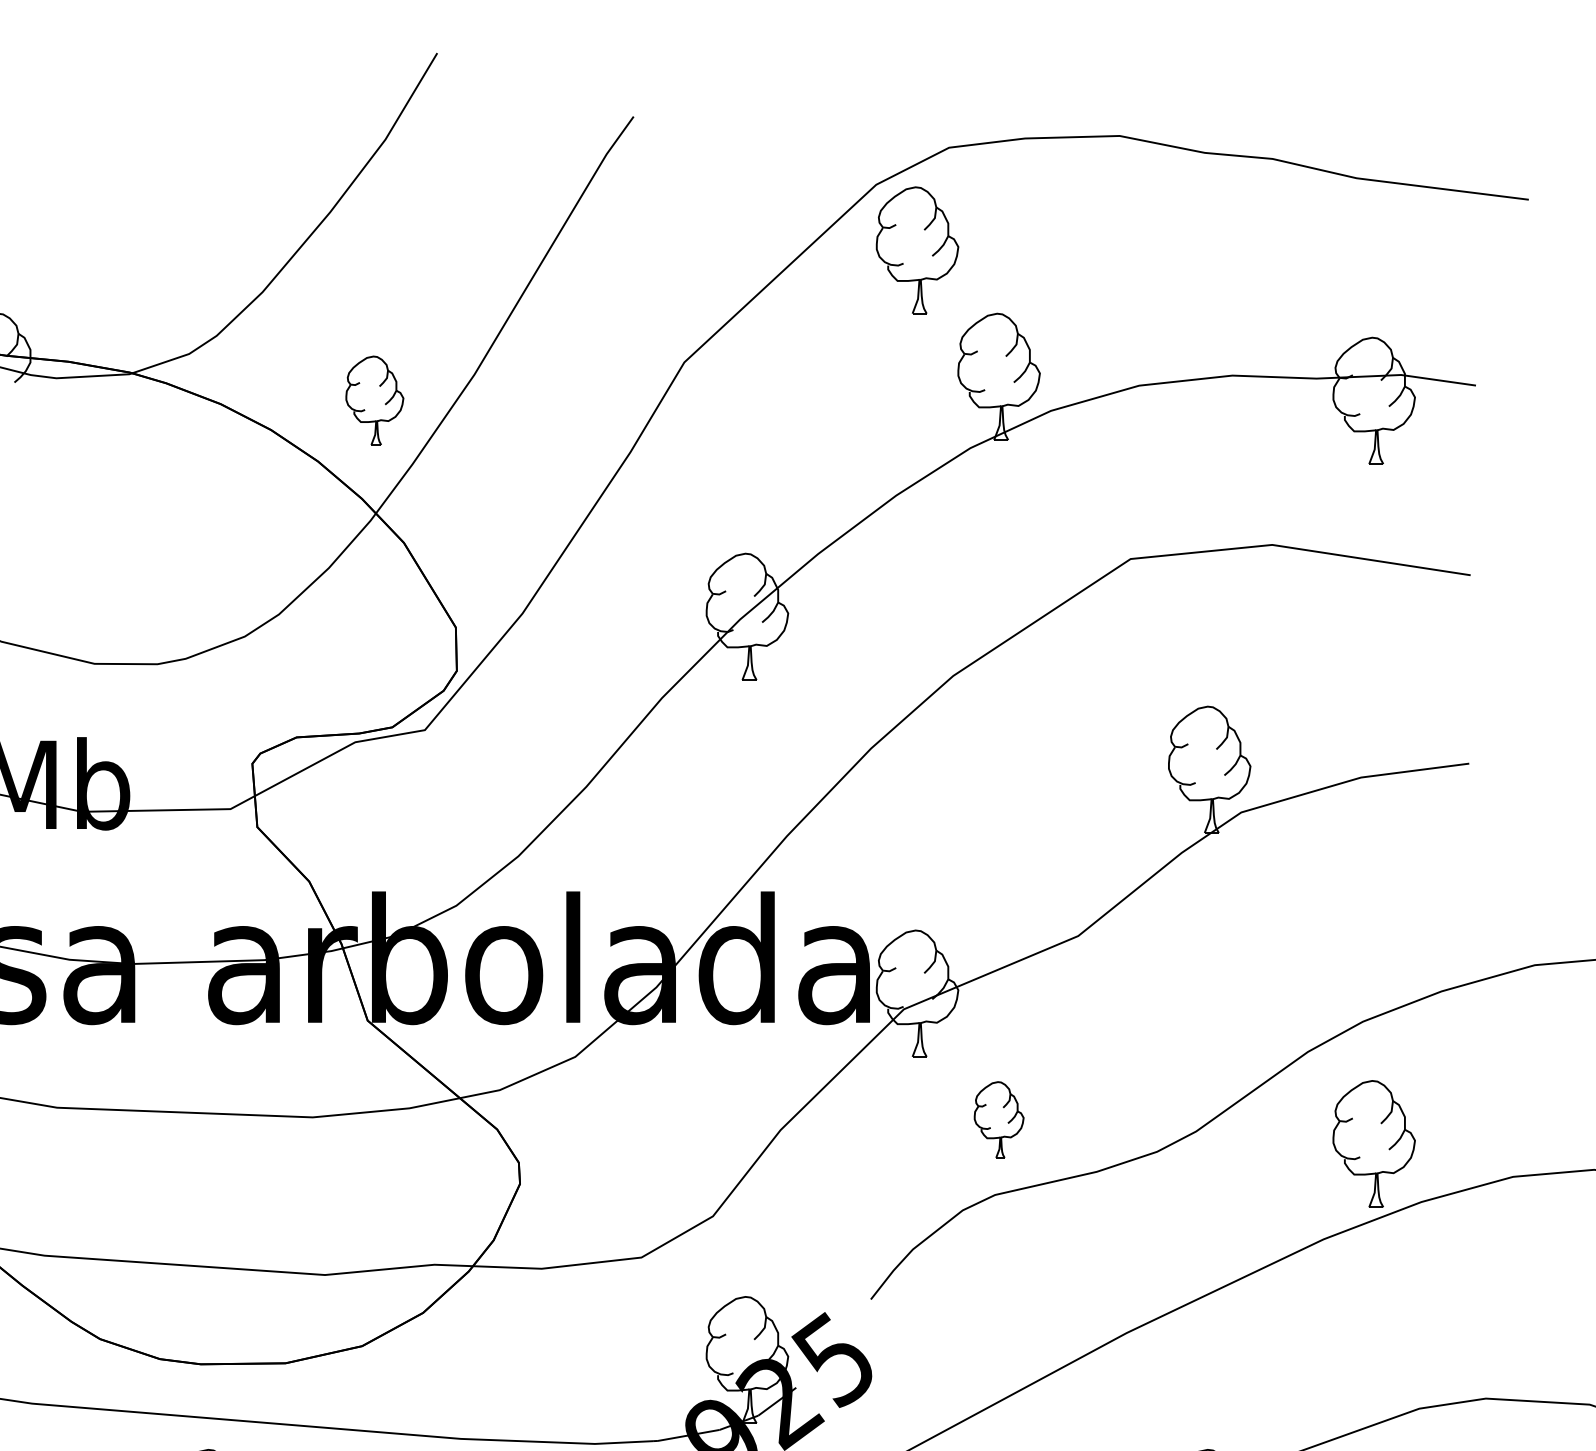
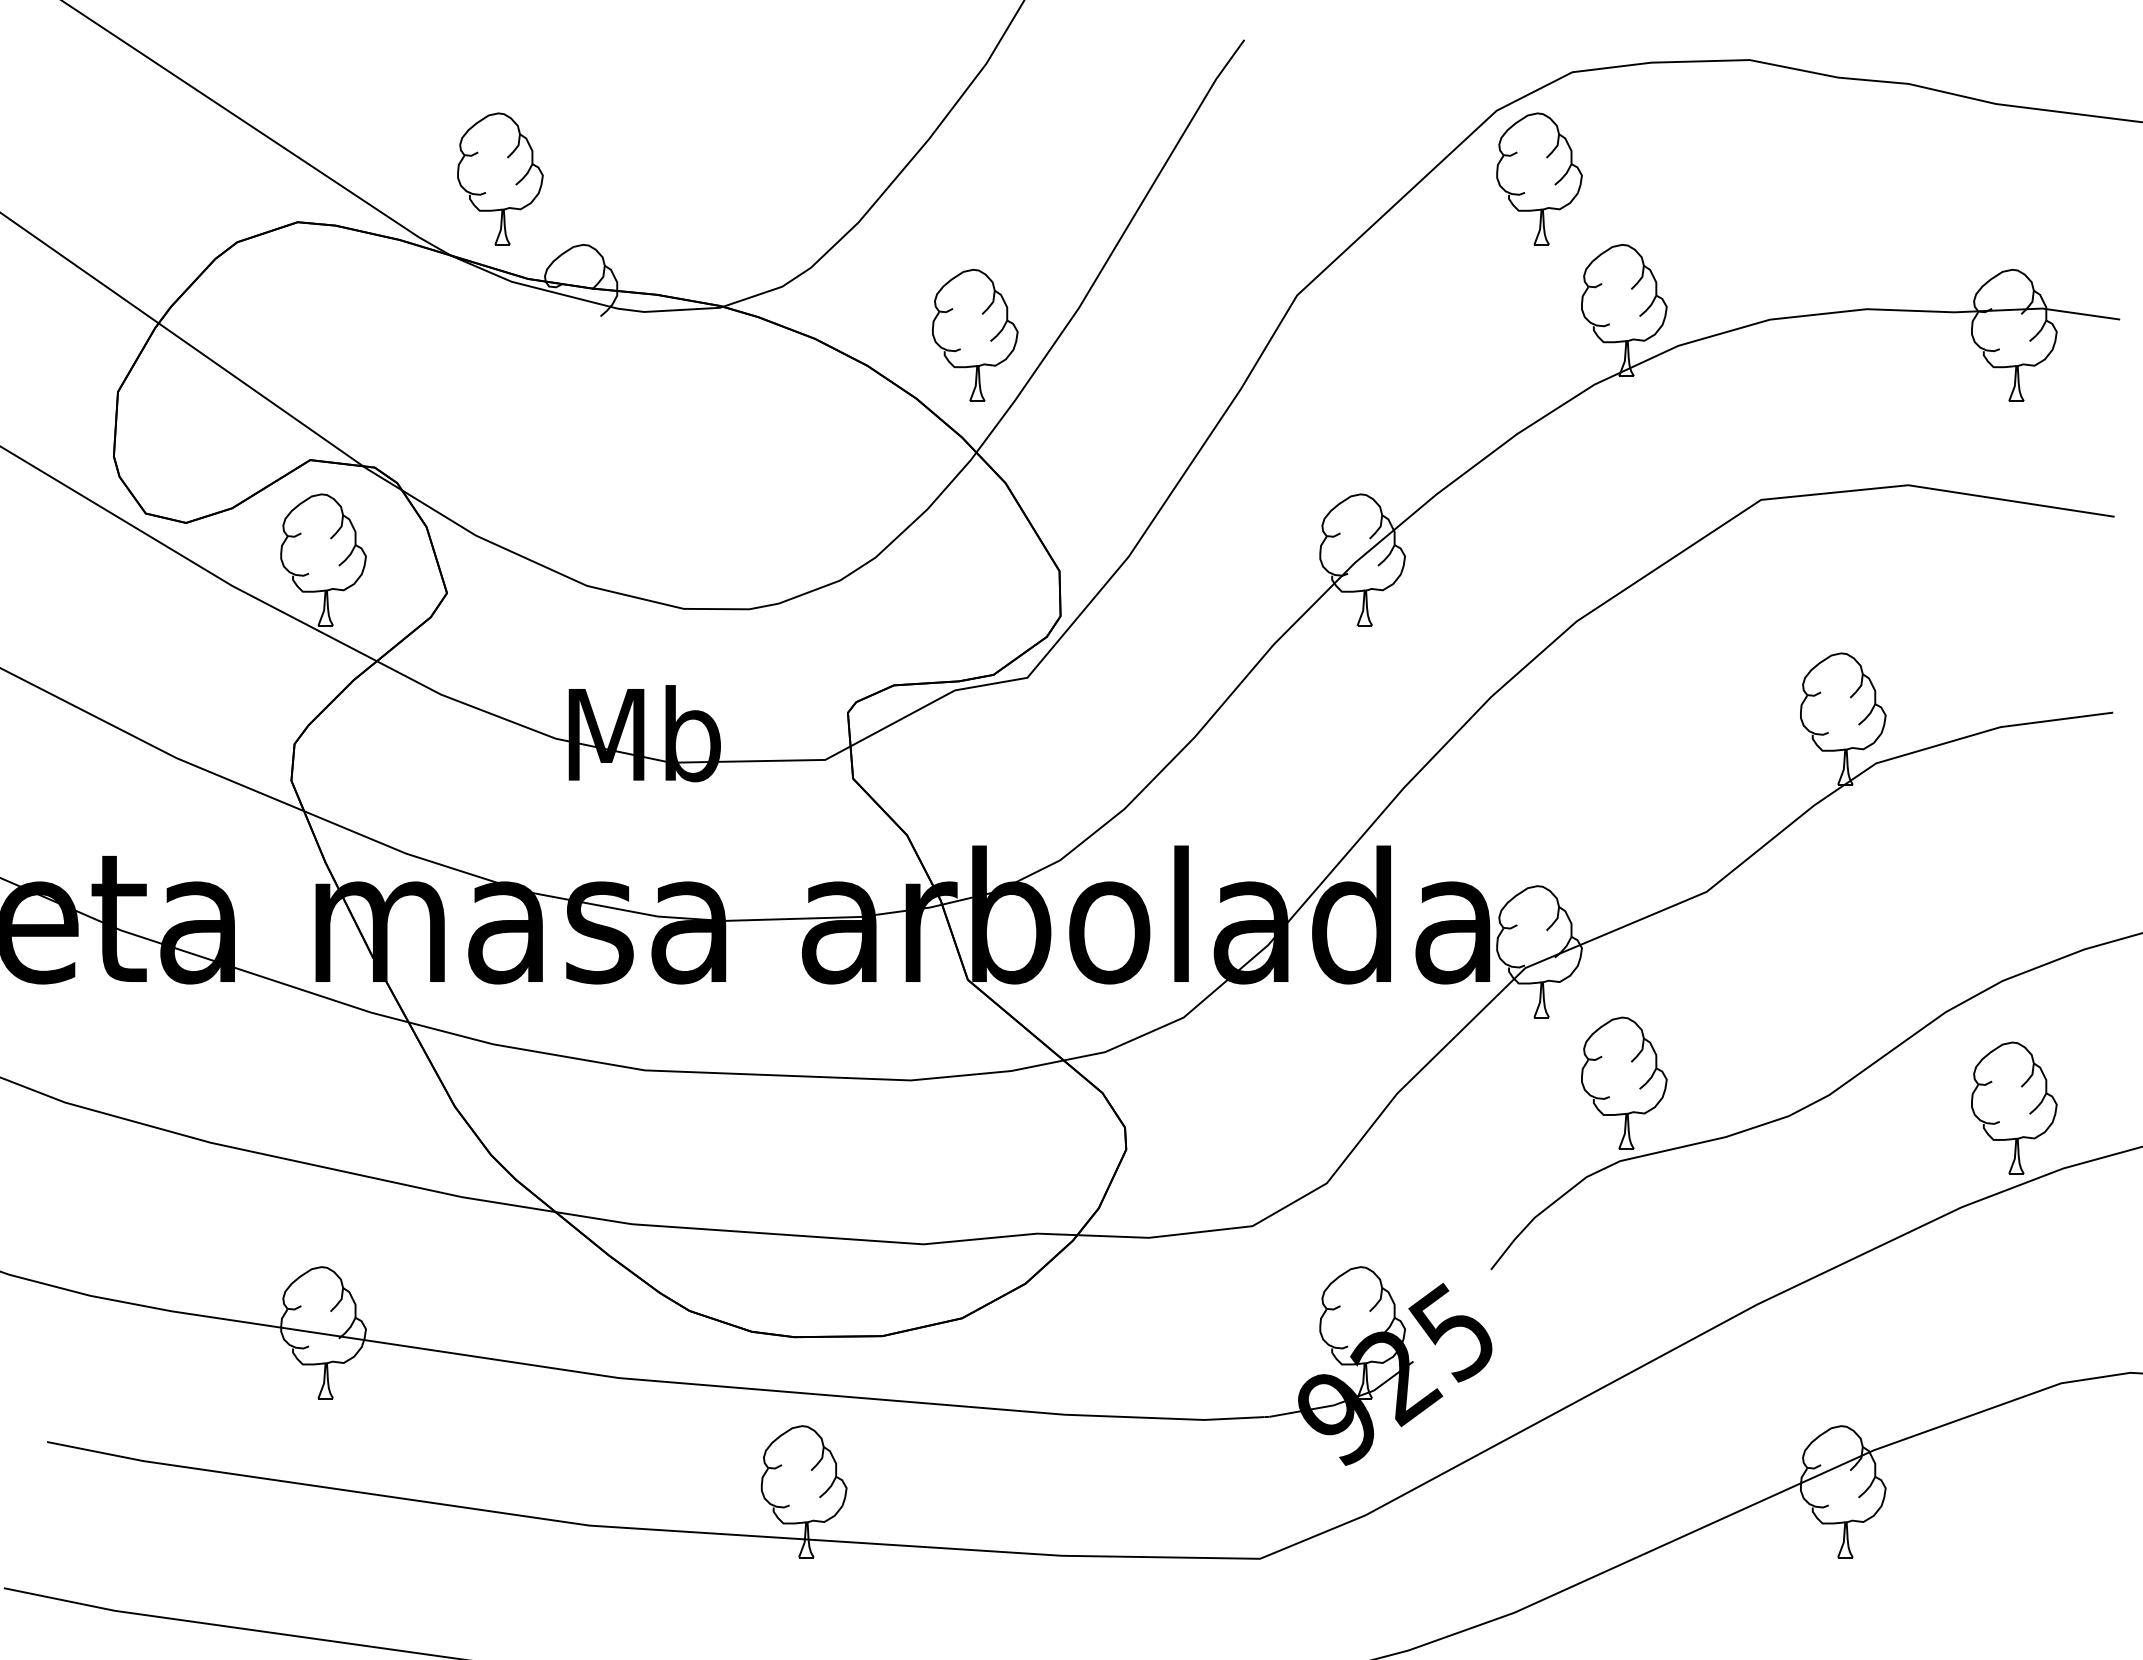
part: (375, 399) -> (975, 334), size x1.43
part: (999, 1119) -> (1624, 1082), size x1.67

